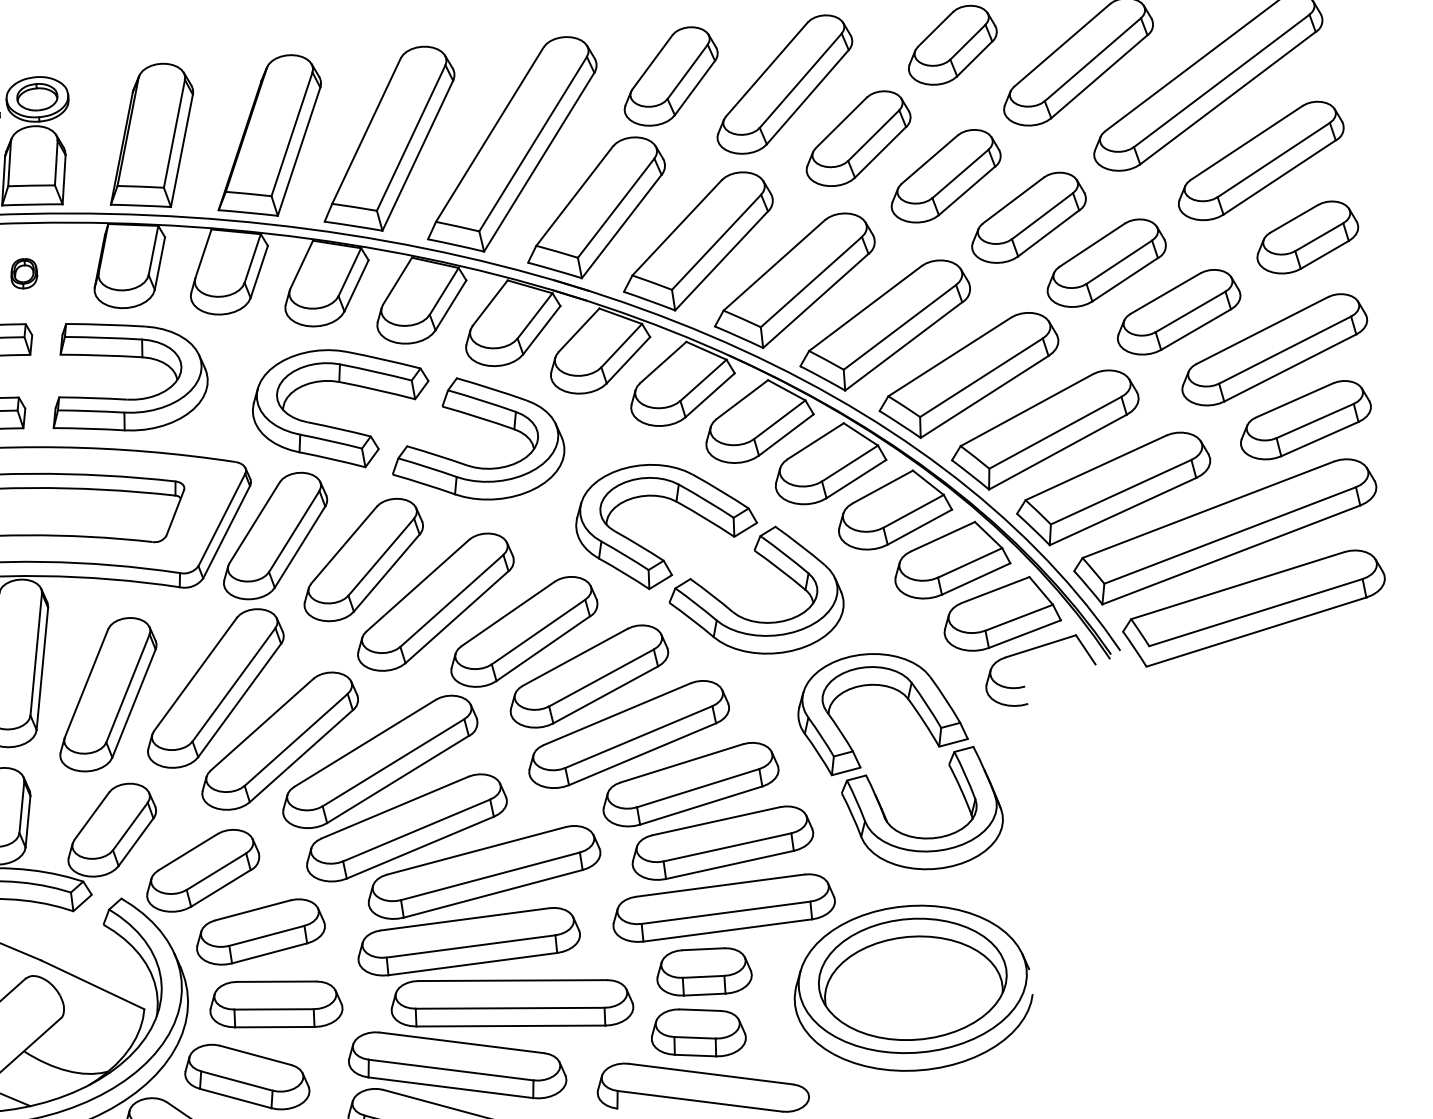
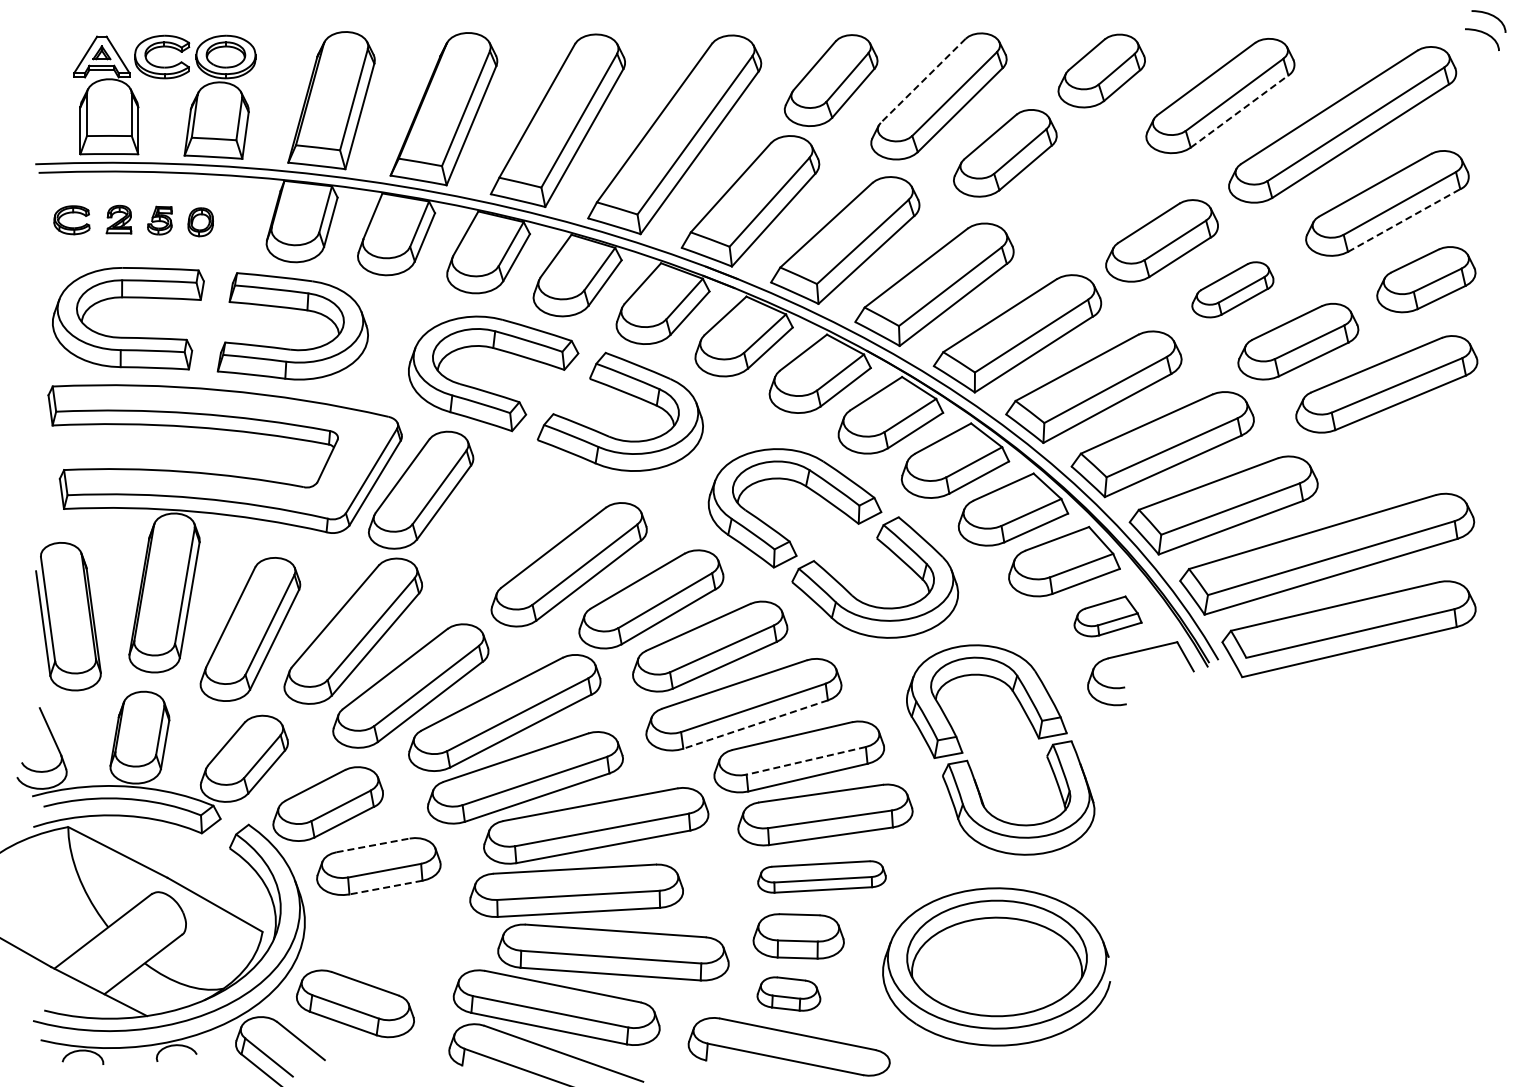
line: (767, 69) -> (923, 80), solid -> dashed
line: (1099, 76) -> (1239, 111), solid -> dashed
part: (945, 176) -> (1085, 195), removed
line: (1279, 177) -> (1404, 220), solid -> dashed
part: (1105, 262) -> (1232, 289), size x0.7
part: (1305, 420) -> (1411, 453), removed
part: (363, 560) -> (503, 519), removed
part: (1001, 613) -> (1107, 616), size x0.6
line: (642, 754) -> (755, 724), solid -> dashed
line: (697, 787) -> (805, 760), solid -> dashed
part: (723, 907) -> (821, 876), size x0.6
line: (253, 910) -> (373, 845), solid -> dashed
line: (269, 953) -> (385, 887), solid -> dashed
part: (276, 1004) -> (388, 936), removed
part: (697, 1032) -> (788, 993), size x0.7

